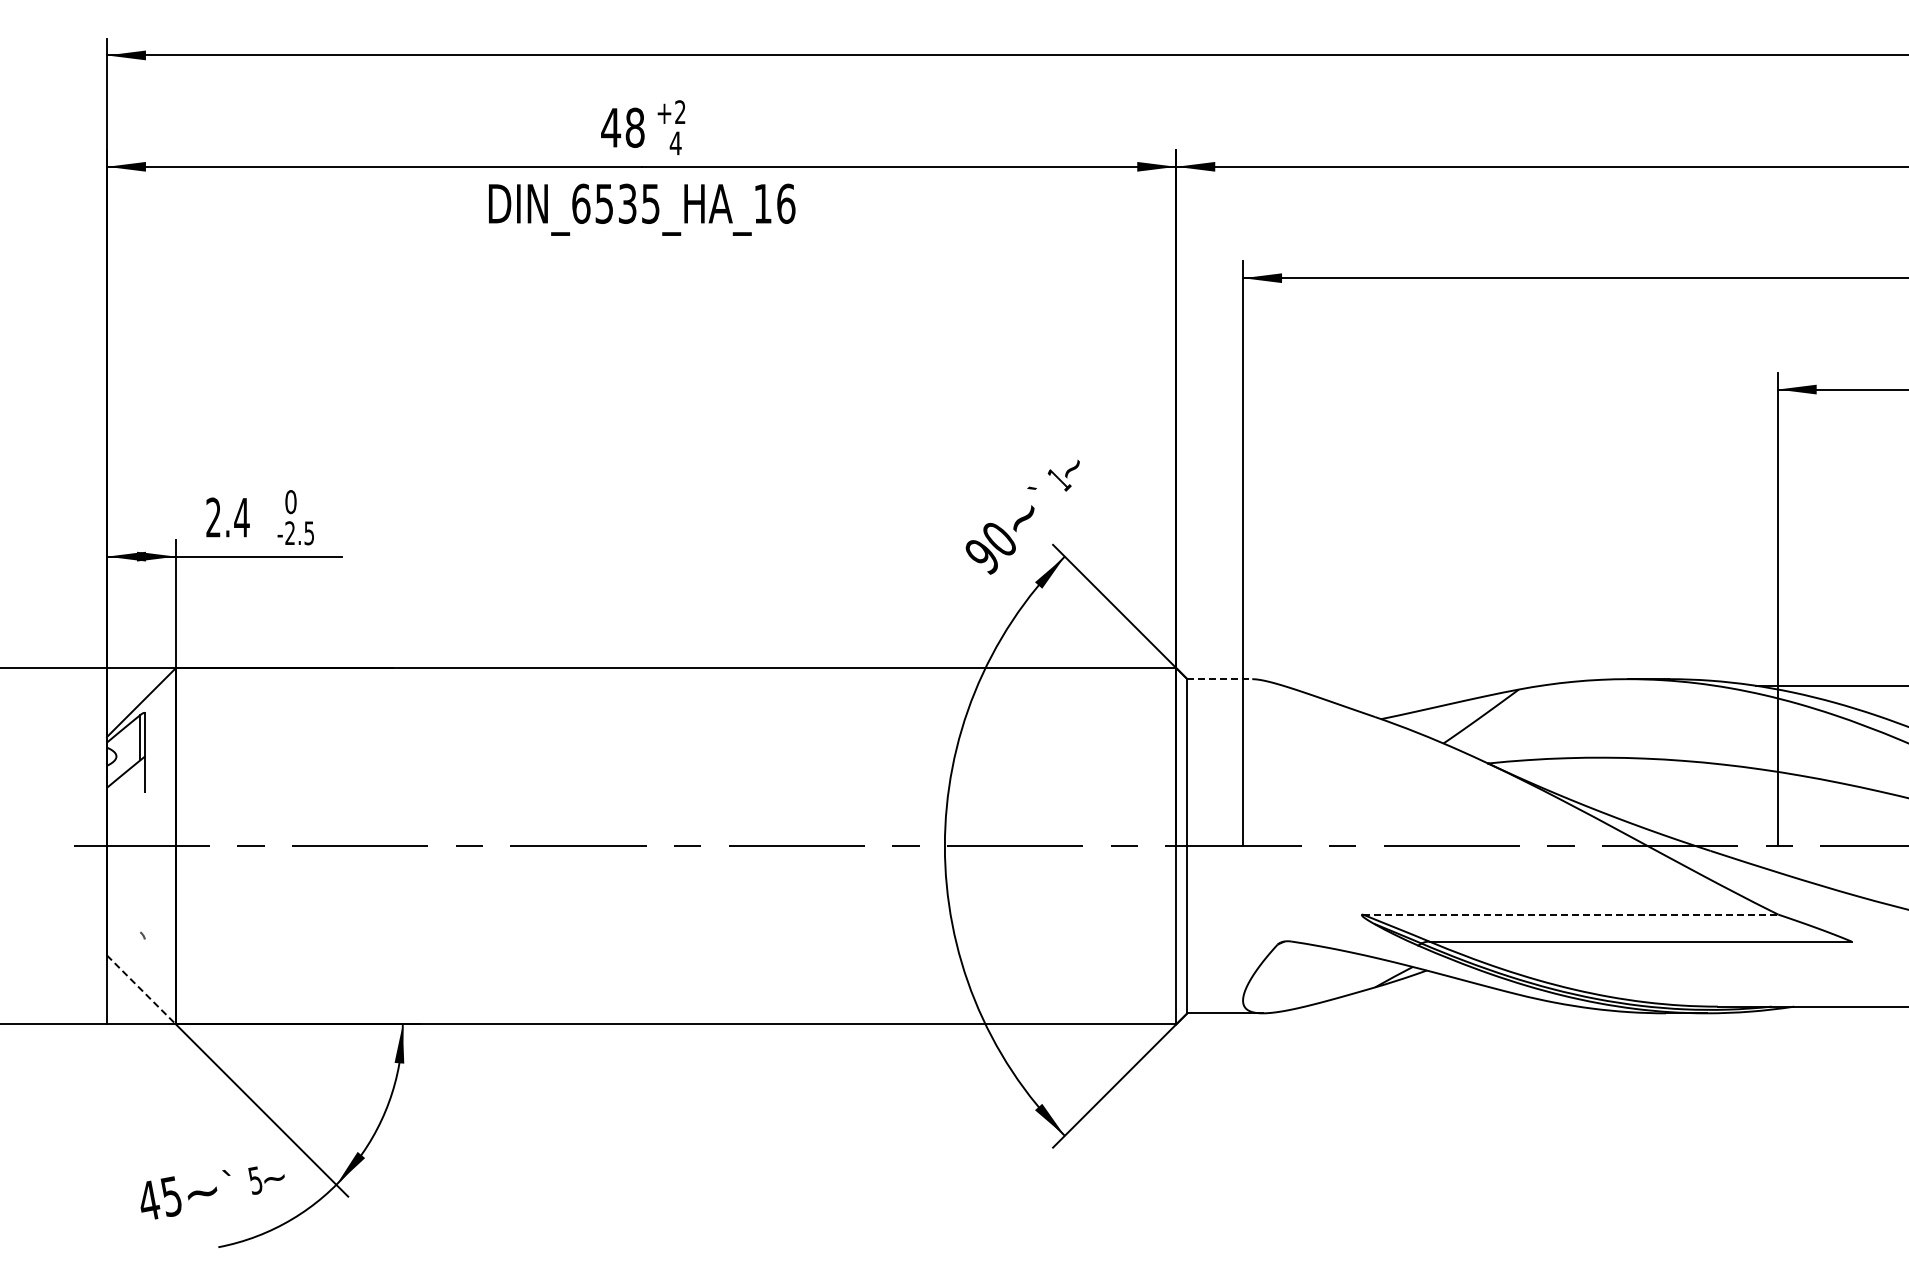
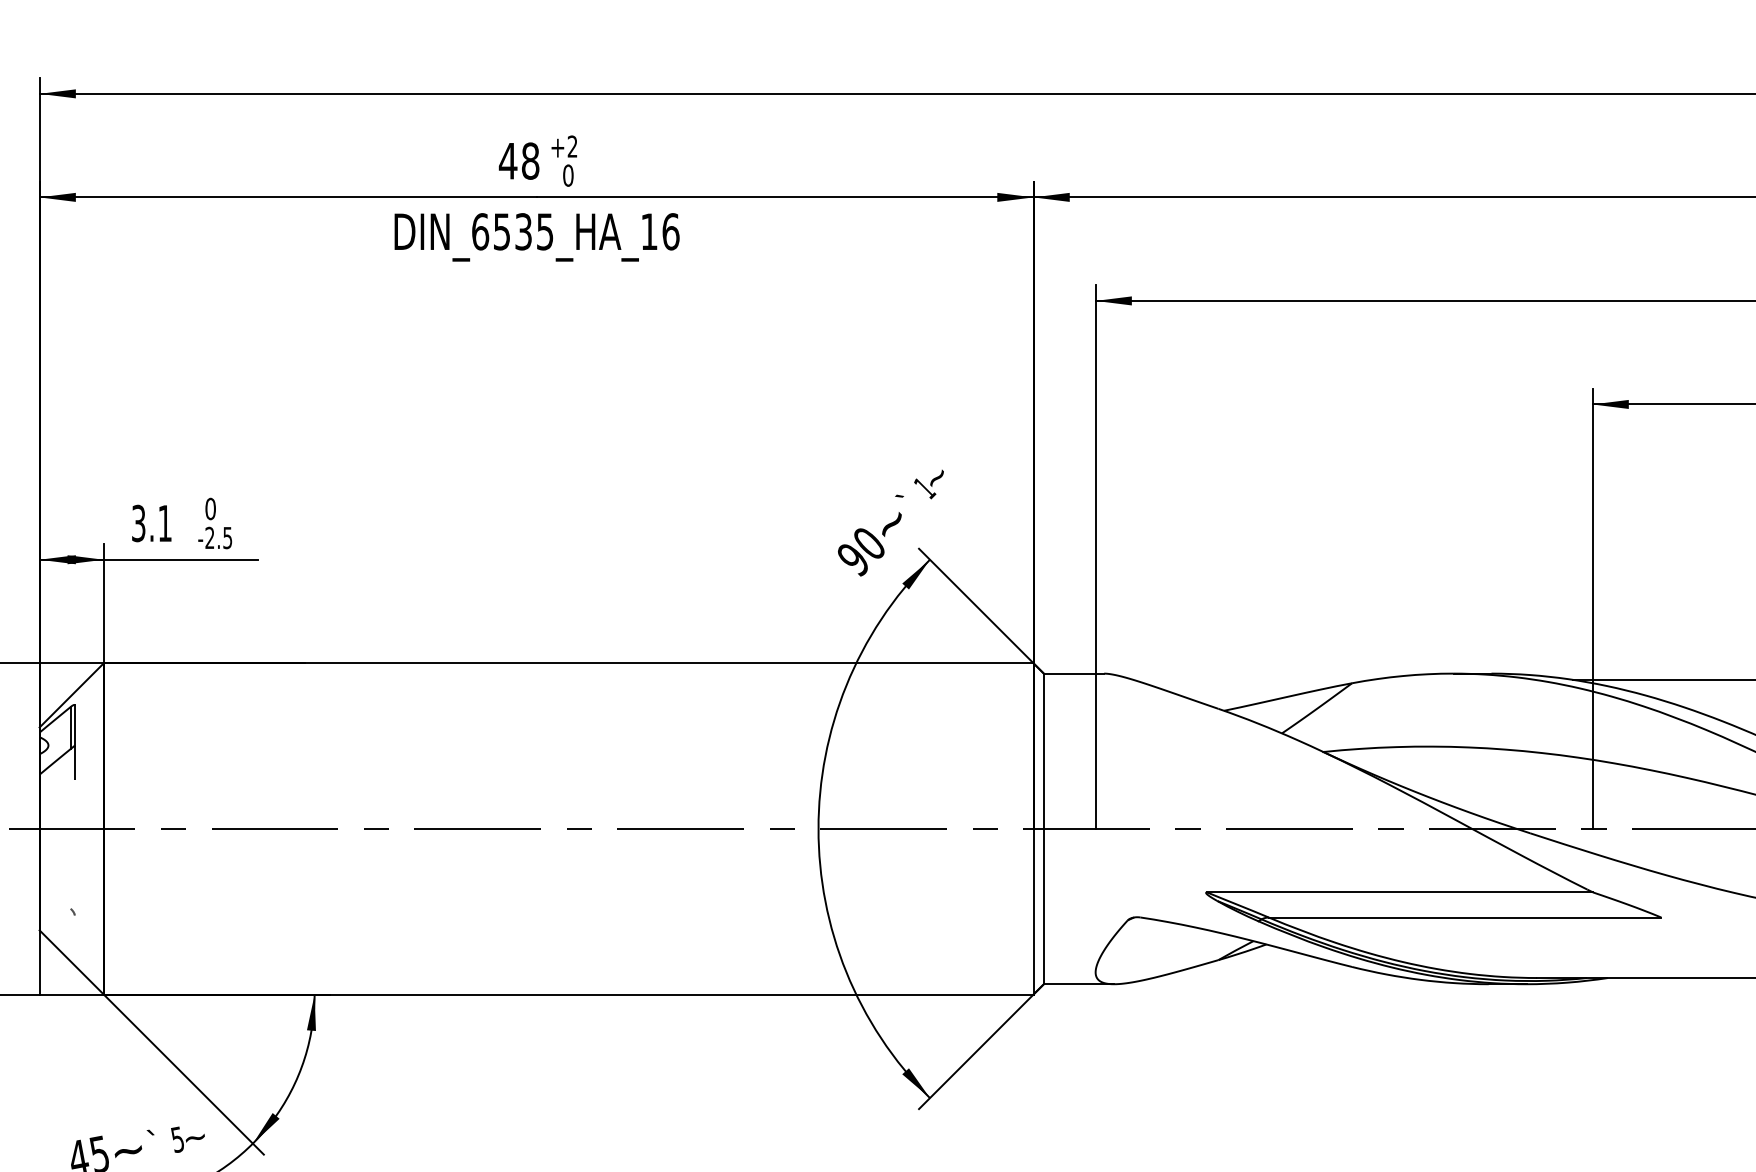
text: (675, 143) -> (568, 175), 4 -> 0
text: (227, 517) -> (151, 523), 2.4 -> 3.1
line: (1220, 679) -> (1074, 673), dashed -> solid
line: (1570, 914) -> (1399, 892), dashed -> solid
line: (141, 989) -> (71, 962), dashed -> solid

